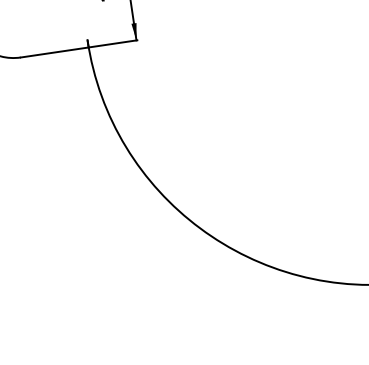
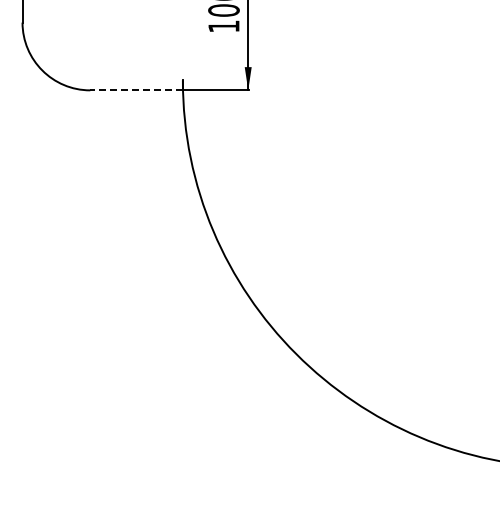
line: (54, 52) -> (136, 90), solid -> dashed

